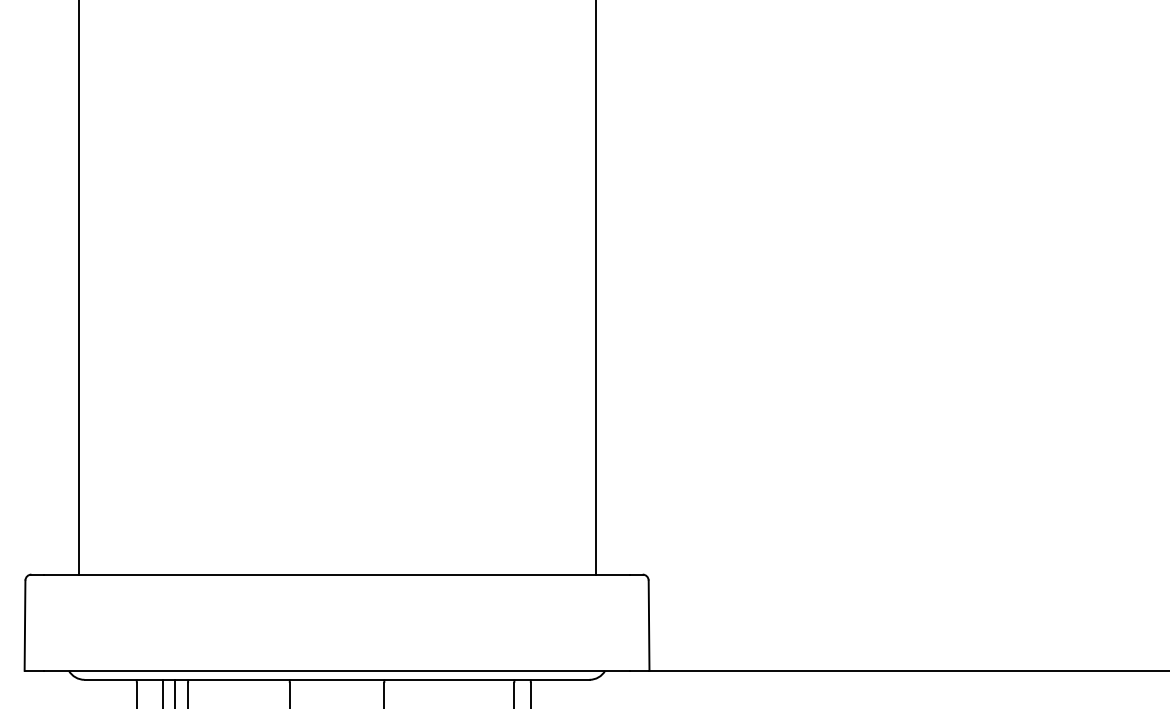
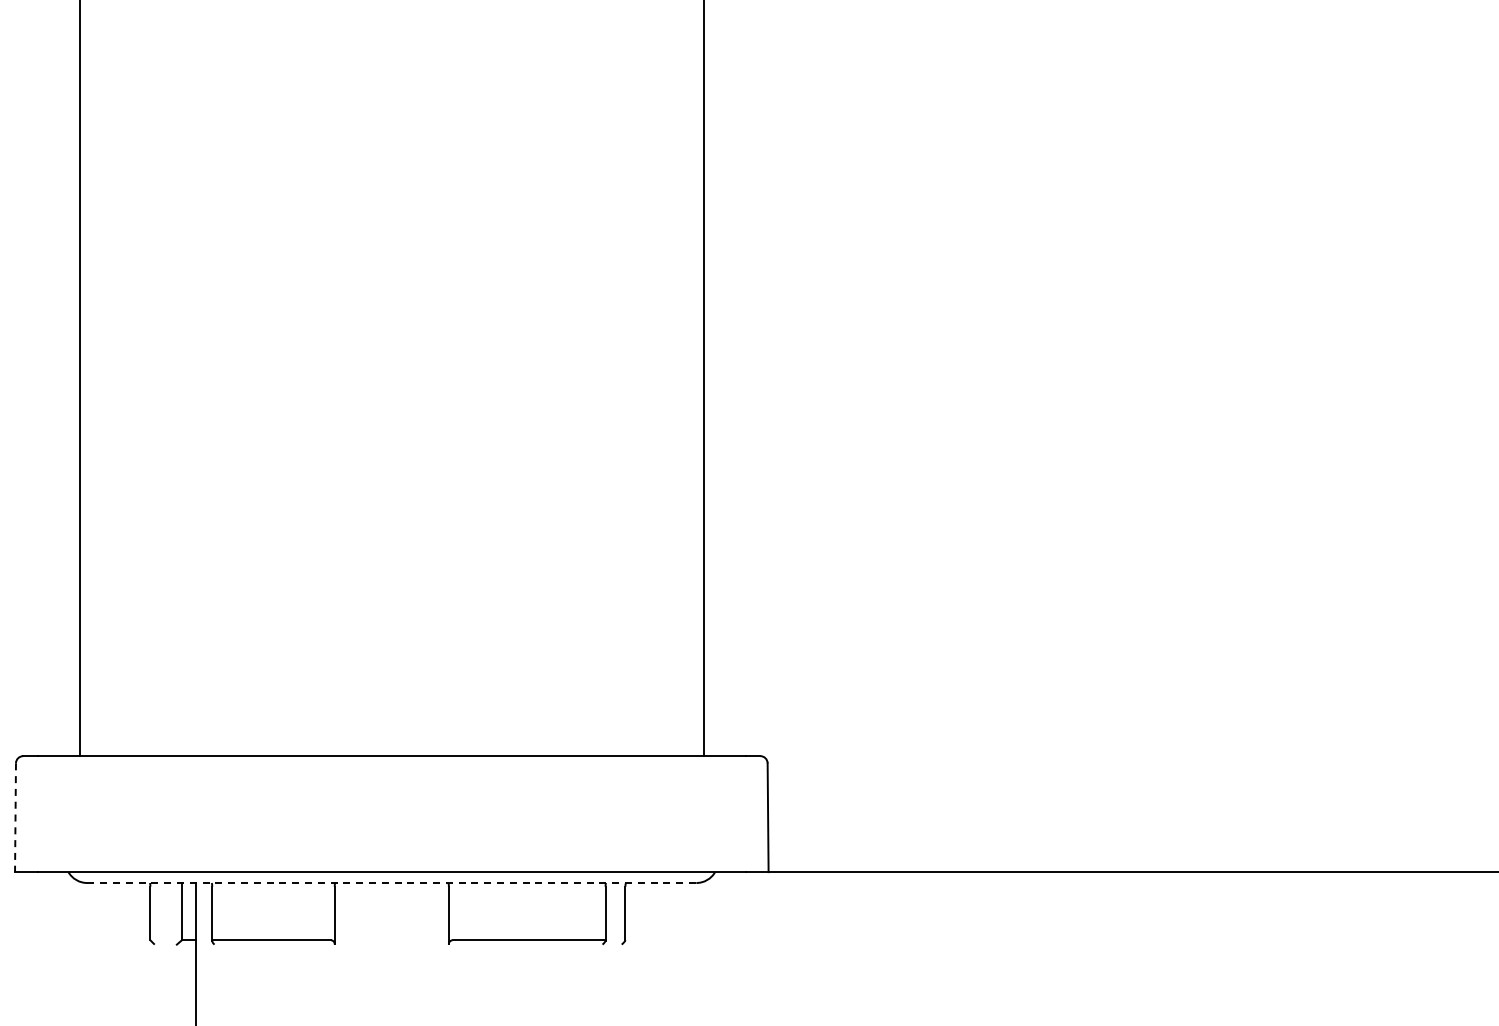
line: (25, 626) -> (15, 818), solid -> dashed
line: (336, 680) -> (391, 883), solid -> dashed

